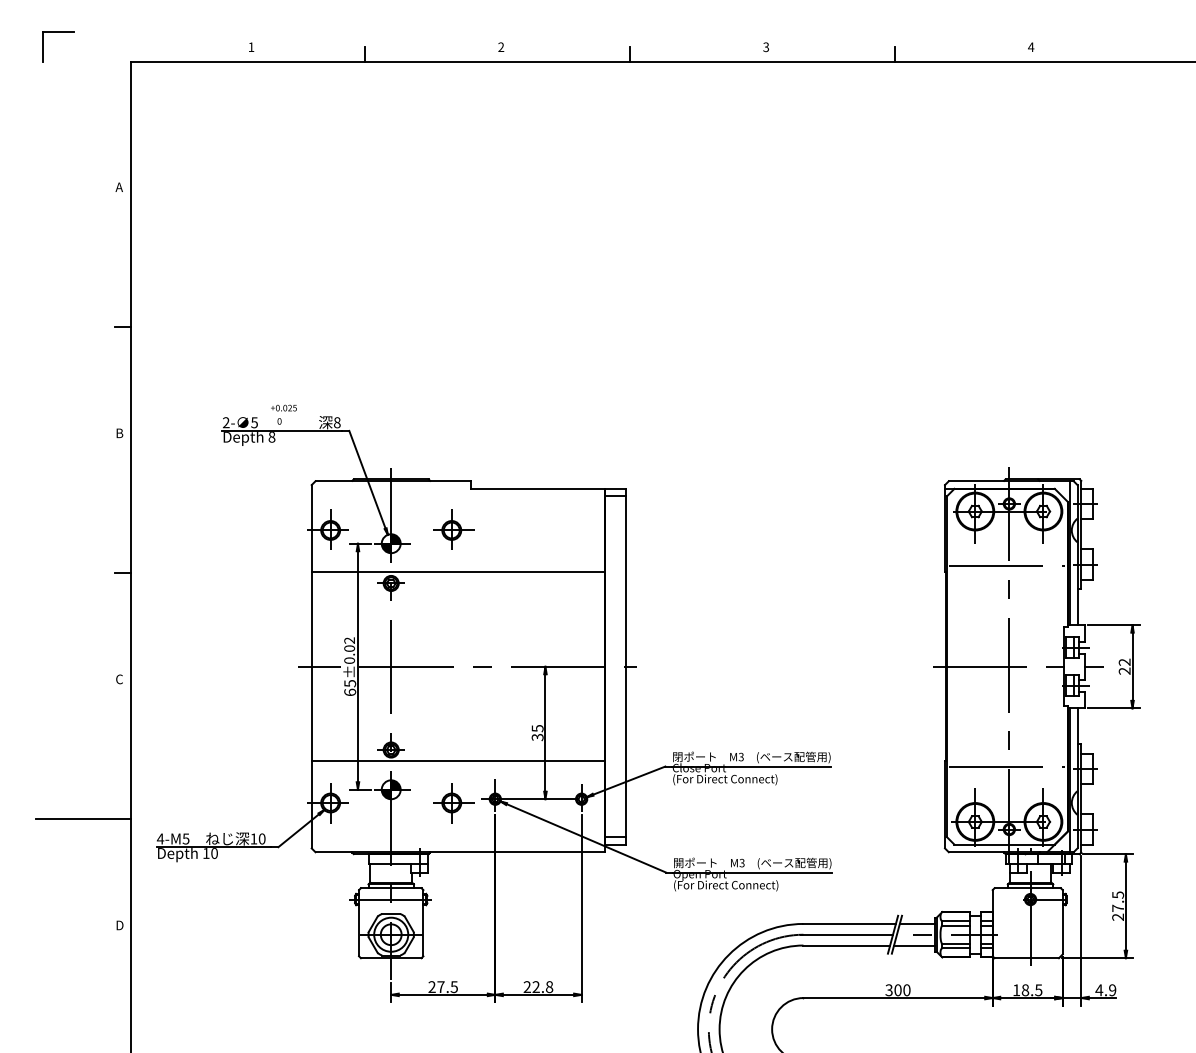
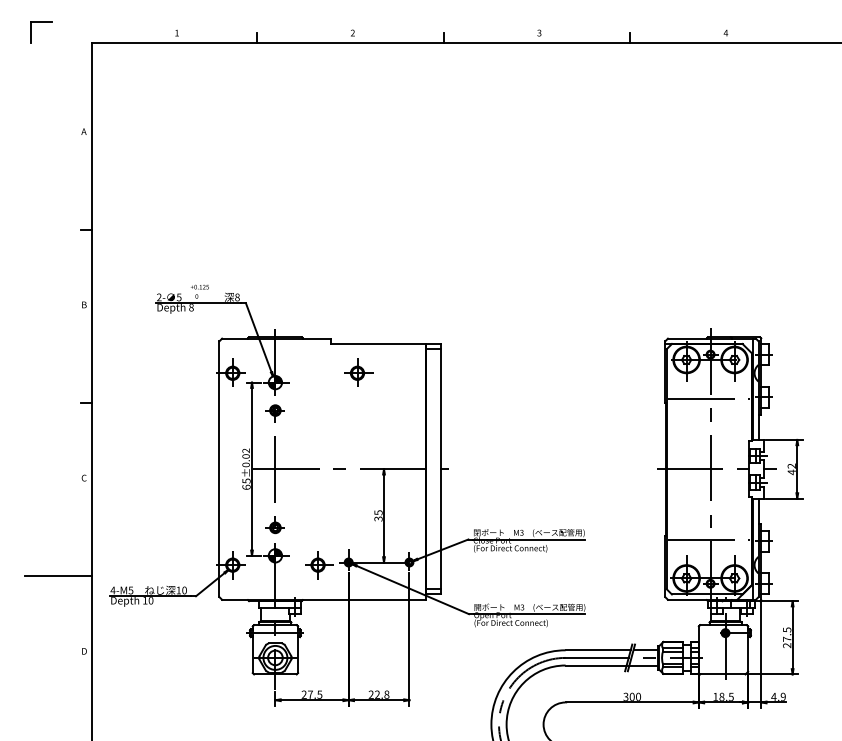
text: (285, 407) -> (201, 286), +0.025 -> +0.125
part: (453, 529) -> (358, 372), moved
line: (458, 572) -> (322, 402), removed
line: (319, 666) -> (224, 469), removed
text: (1124, 671) -> (791, 472), 22 -> 42
line: (458, 761) -> (322, 535), removed

